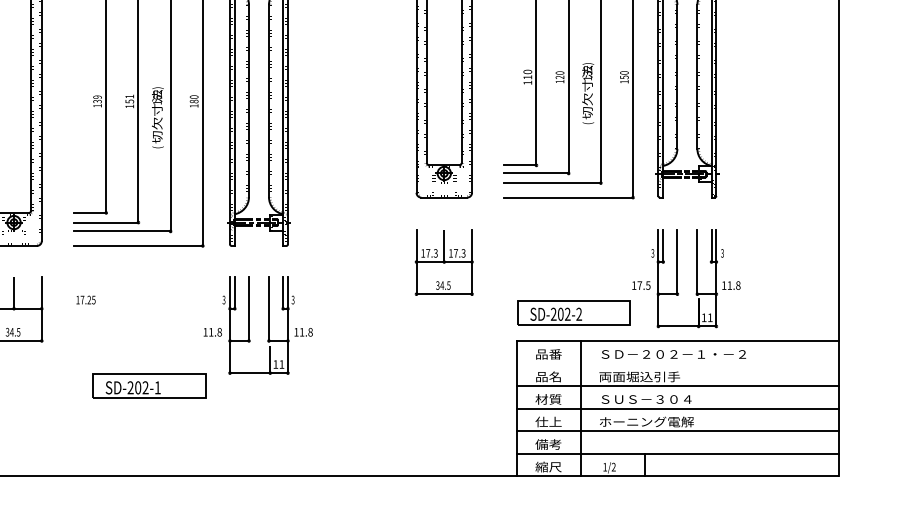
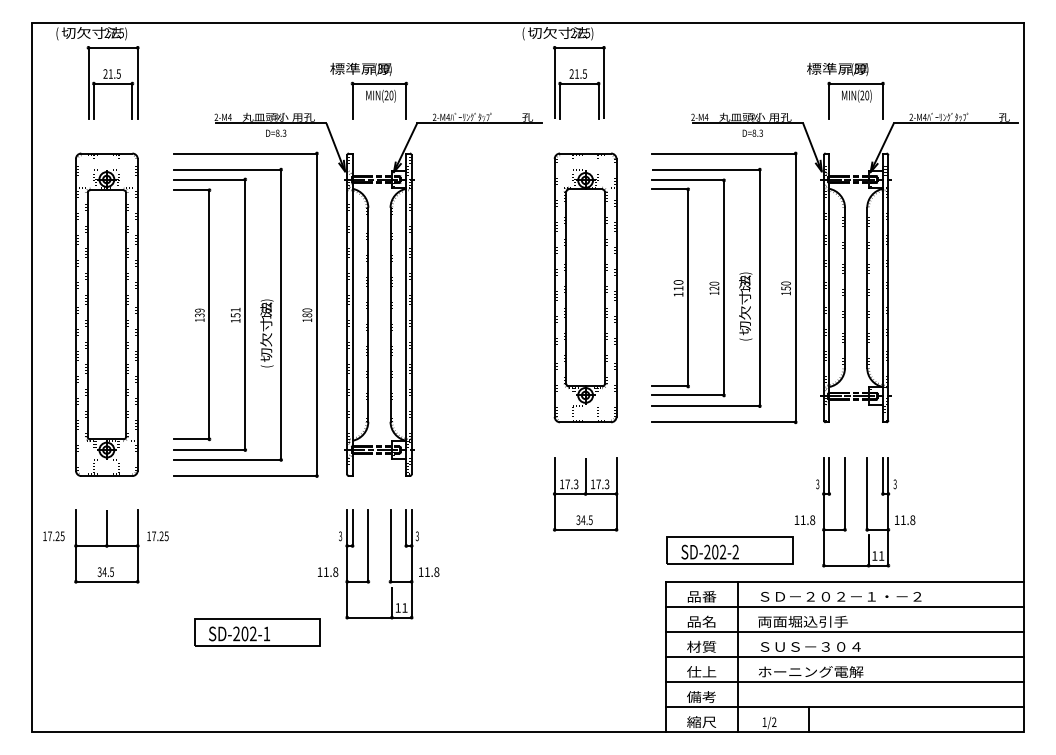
text: (643, 284) -> (807, 519), 17.5 -> 11.8
text: (85, 300) -> (157, 536), moved
line: (676, 363) -> (844, 606), added

